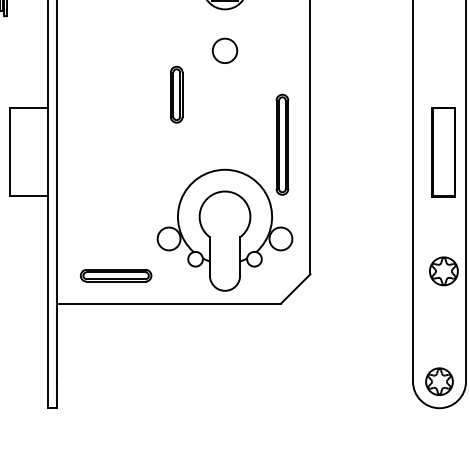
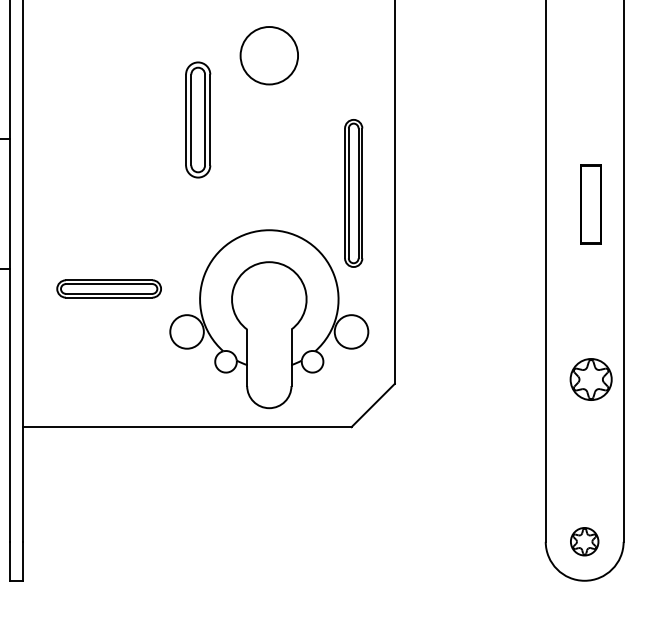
circle: (224, 50) -> (268, 54), size x1.6
part: (176, 94) -> (197, 119), size x1.4
part: (443, 152) -> (590, 204), size x0.6
part: (115, 275) -> (108, 288), moved
part: (439, 381) -> (584, 541), size x0.7

